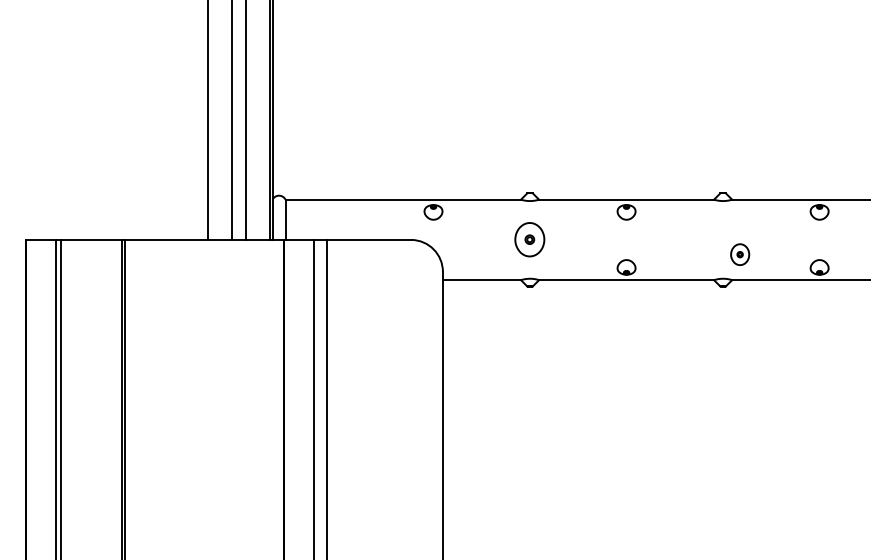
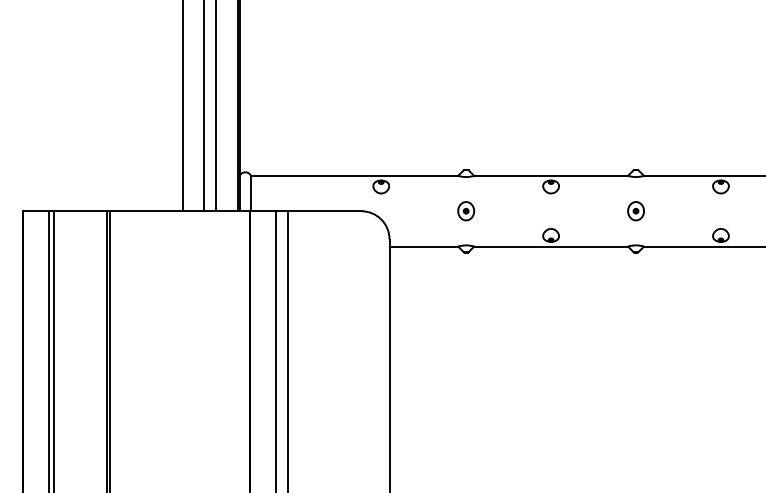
part: (530, 240) -> (466, 211), size x0.62
part: (739, 254) -> (635, 211), moved

